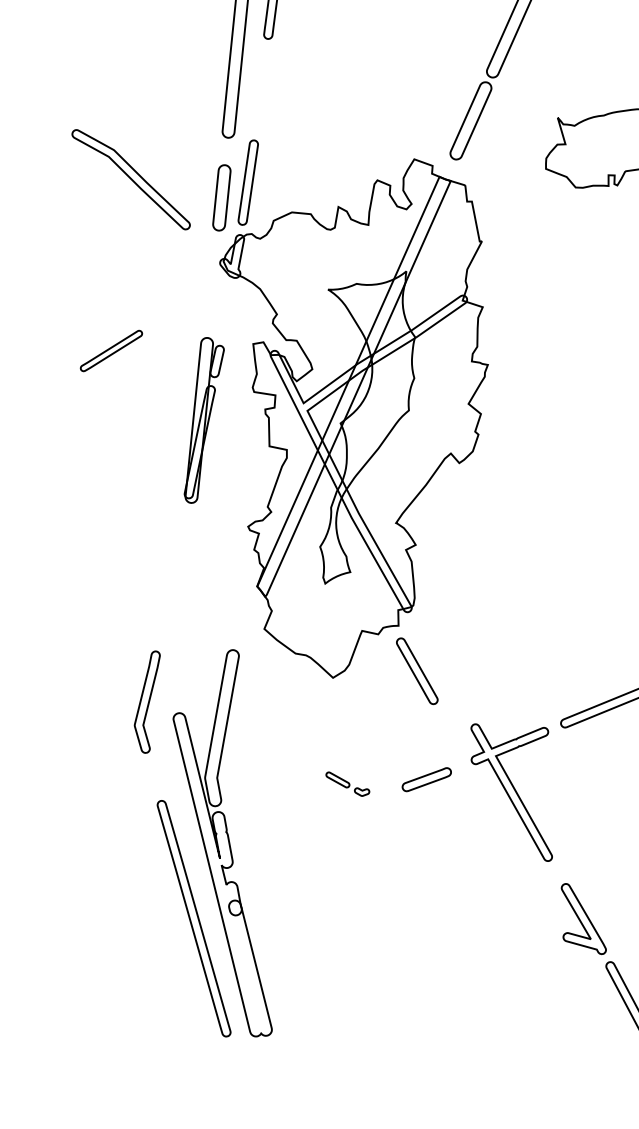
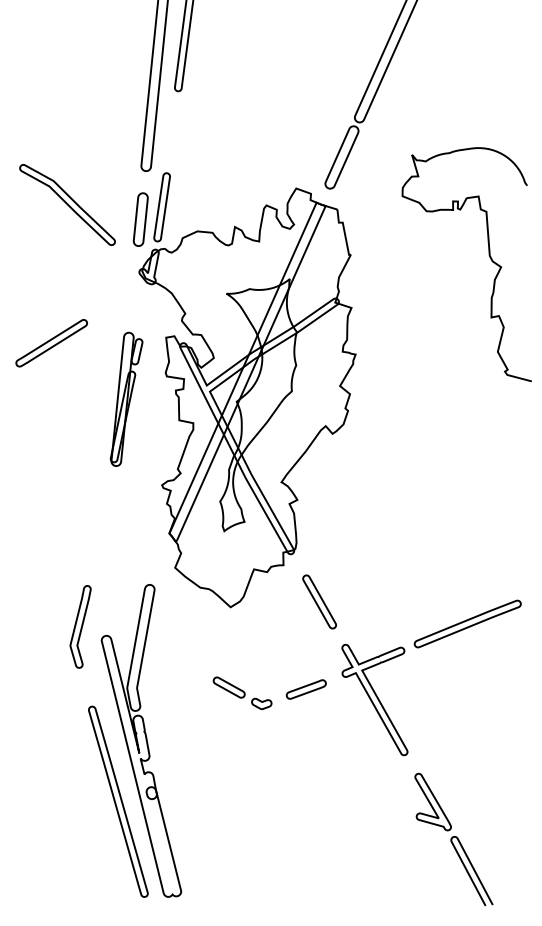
part: (111, 351) -> (51, 343), size x1.43
part: (417, 670) -> (319, 601), moved
part: (347, 783) -> (242, 692), size x1.67

